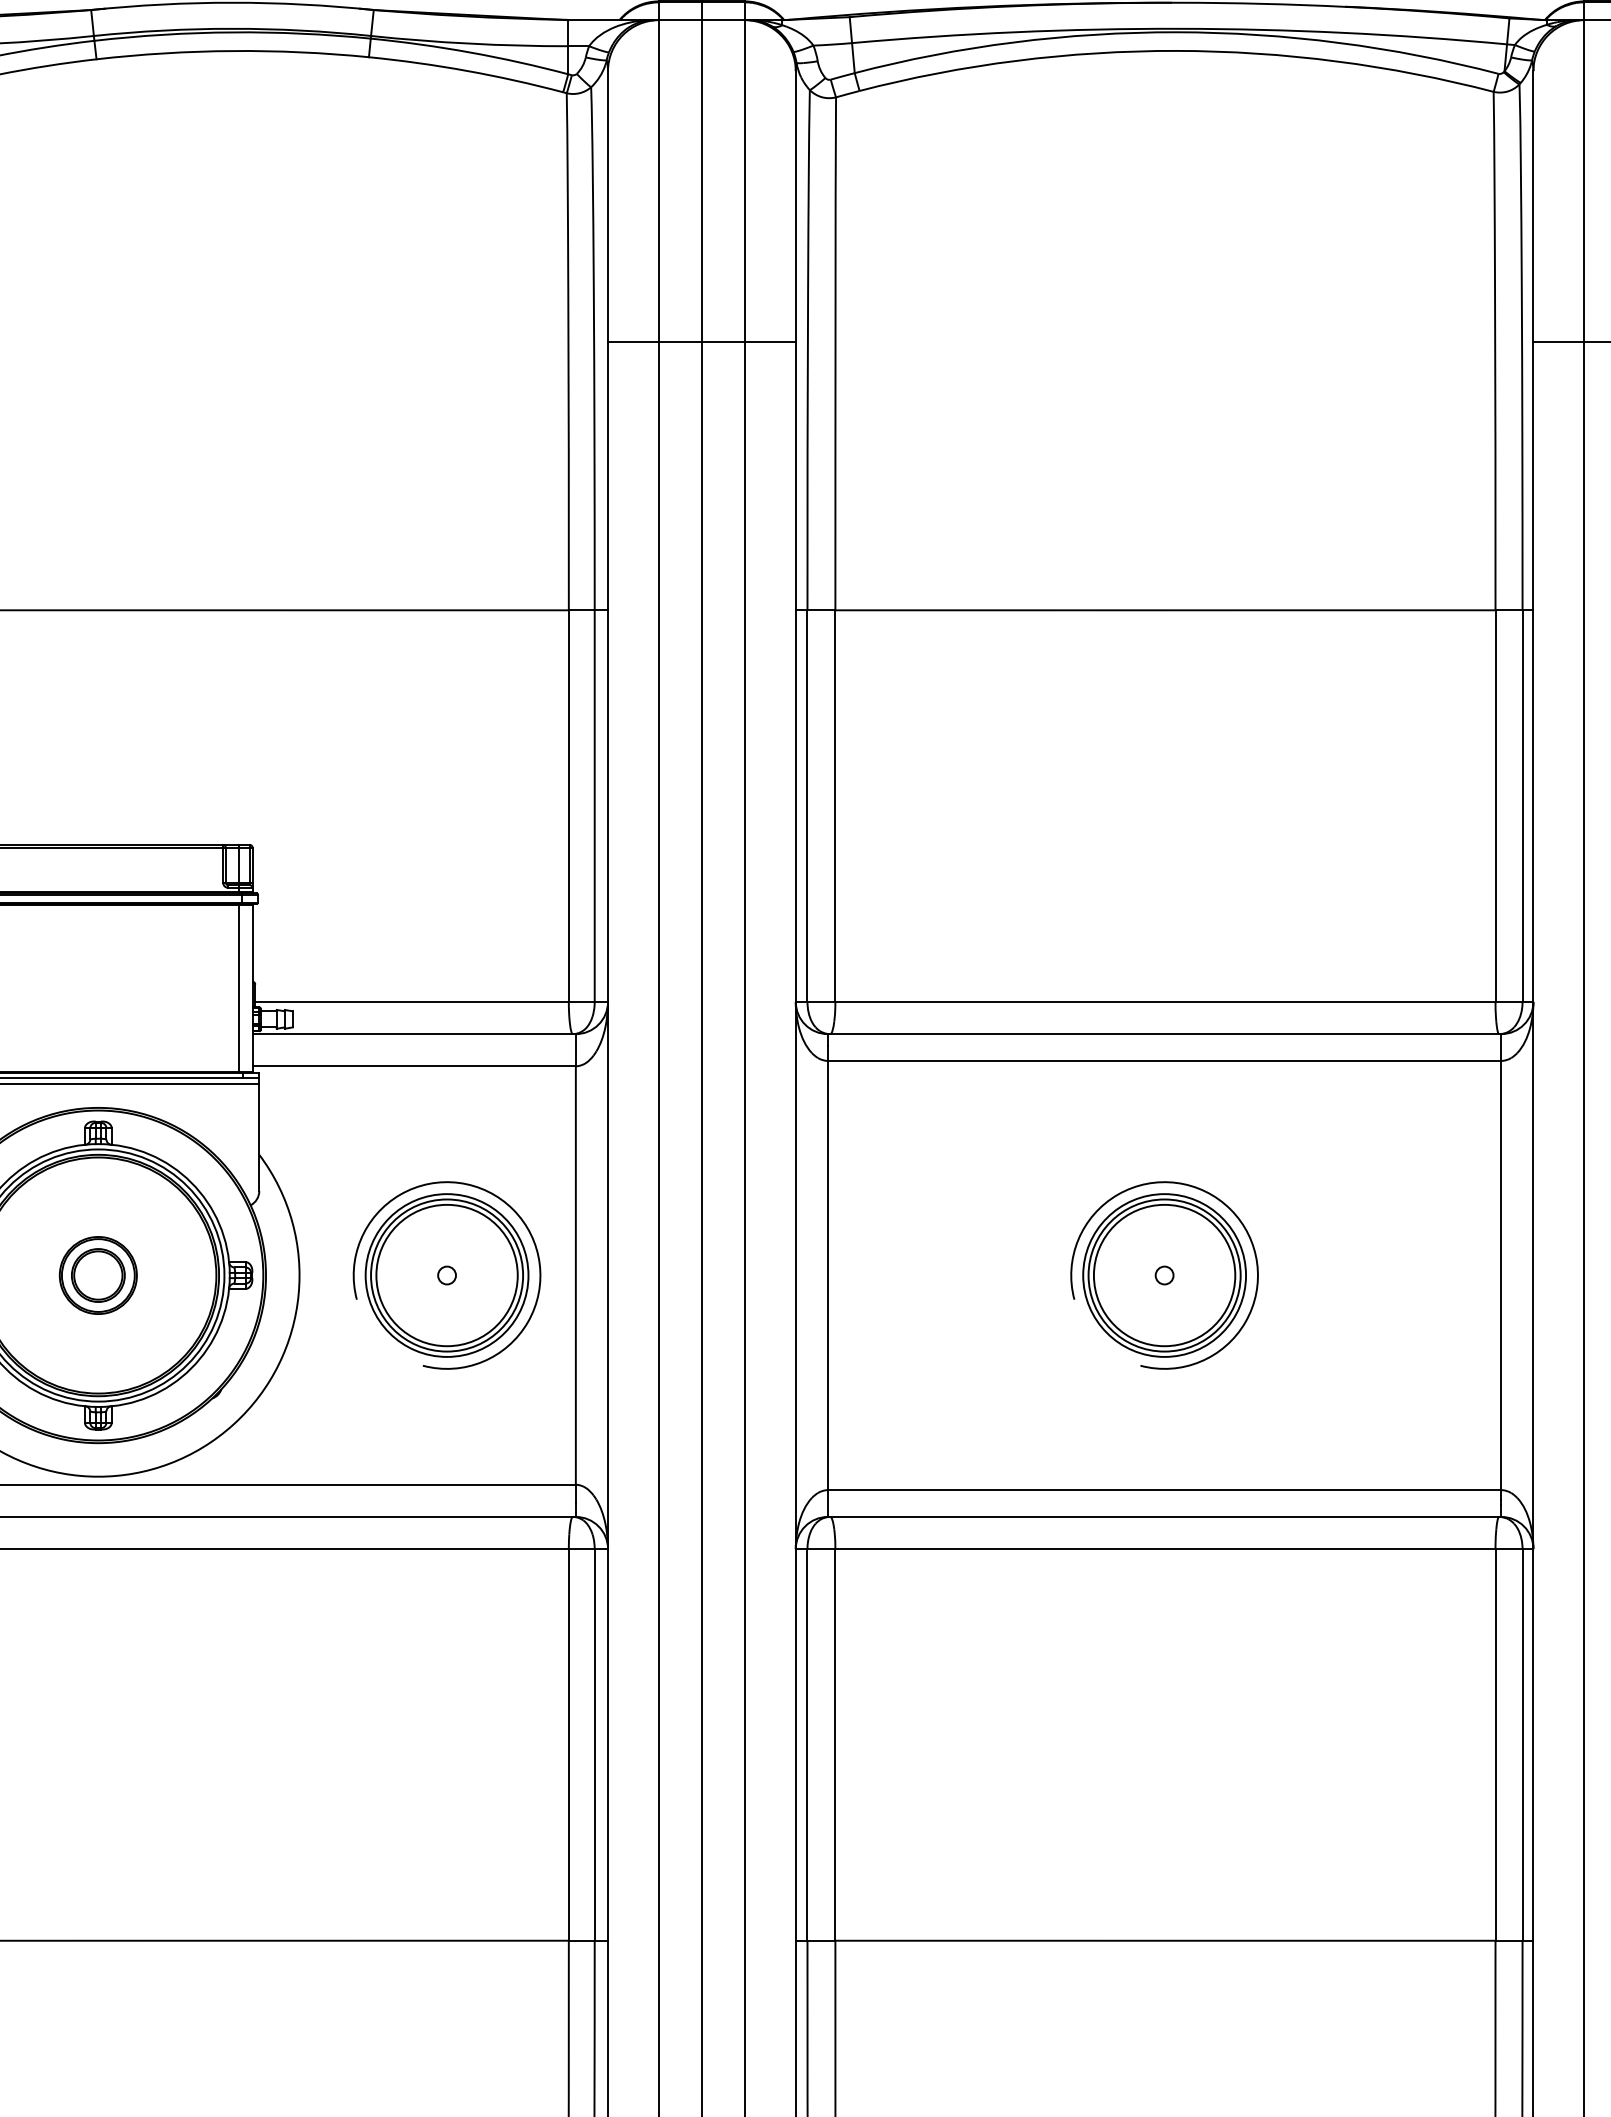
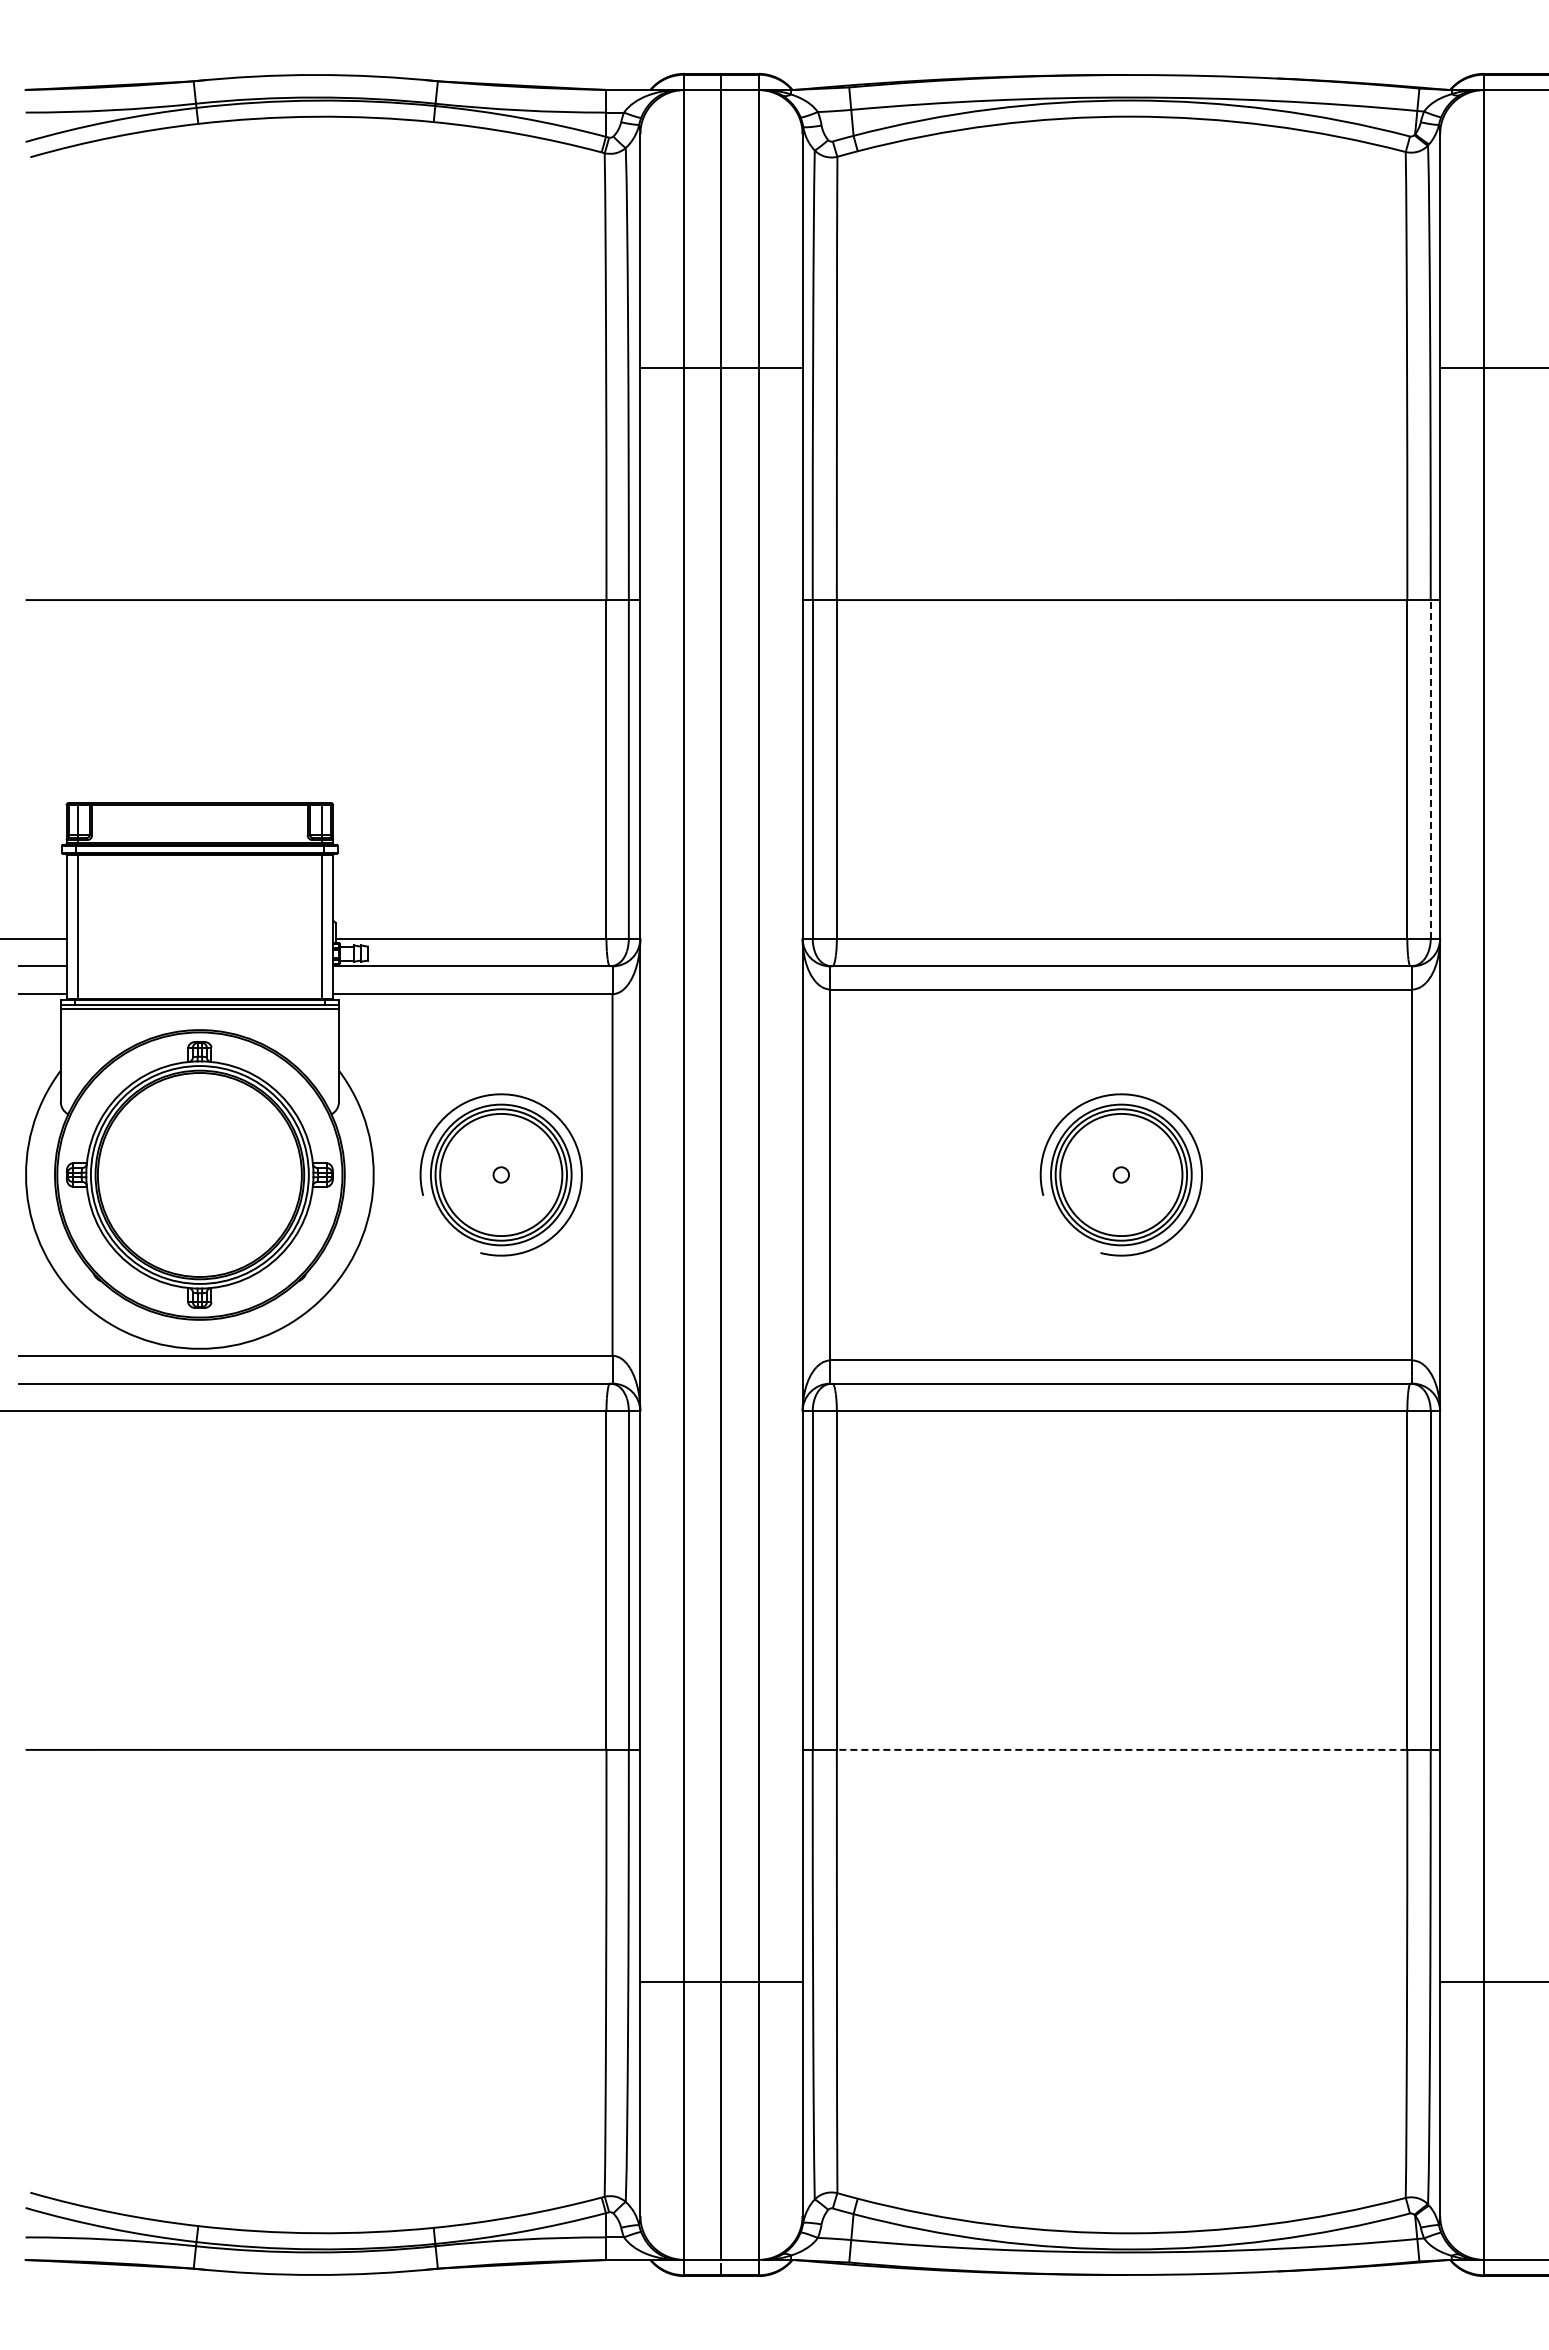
line: (1522, 805) -> (1430, 768), solid -> dashed
part: (97, 1274) -> (199, 1174), removed
line: (1164, 1940) -> (1121, 1749), solid -> dashed

